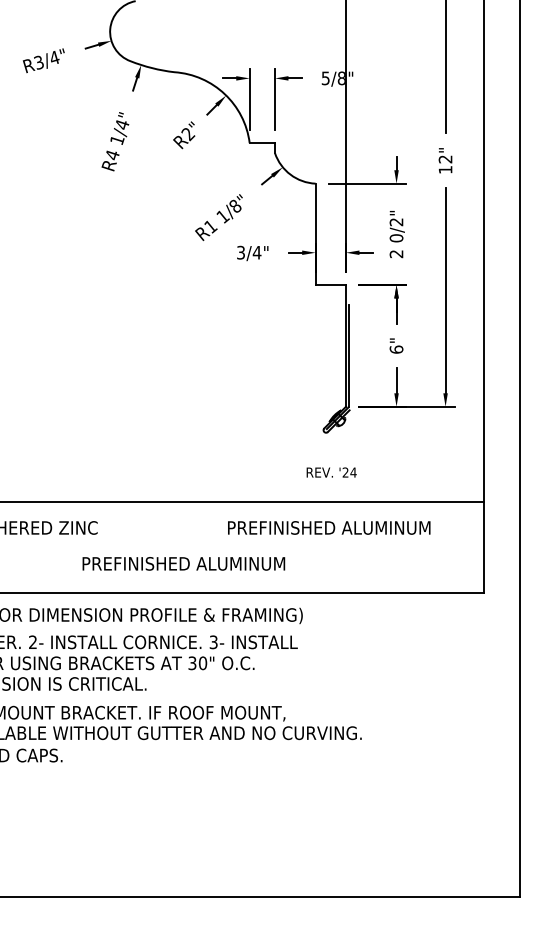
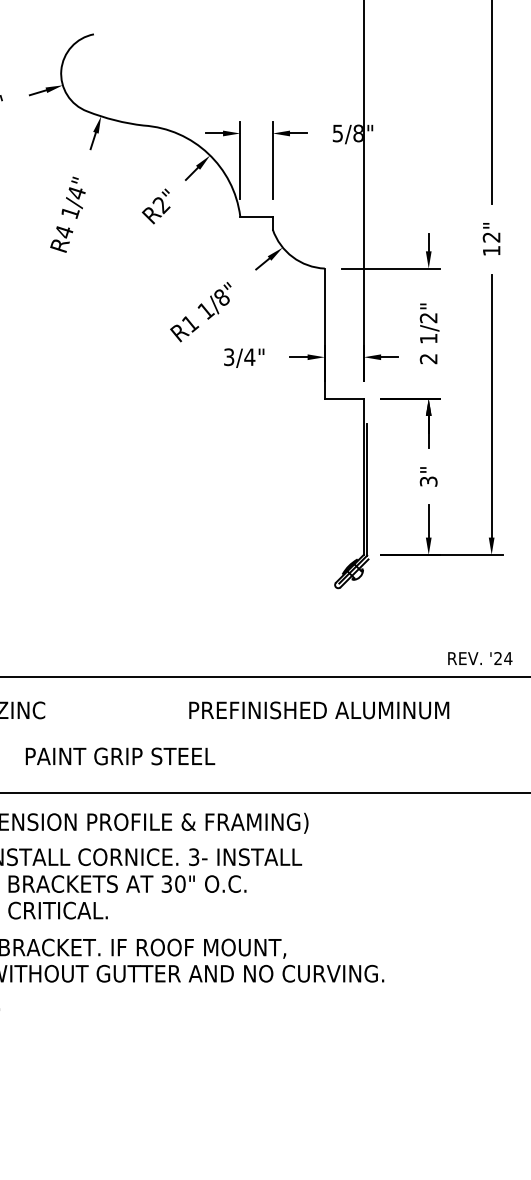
text: (396, 238) -> (428, 338), 0/2" -> 1/2"
text: (396, 349) -> (428, 481), 6" -> 3"
text: (331, 472) -> (480, 658), moved
text: (329, 527) -> (319, 709), moved
text: (188, 563) -> (161, 756), PREFINISHED ALUMINUM -> PAINT GRIP STEEL

